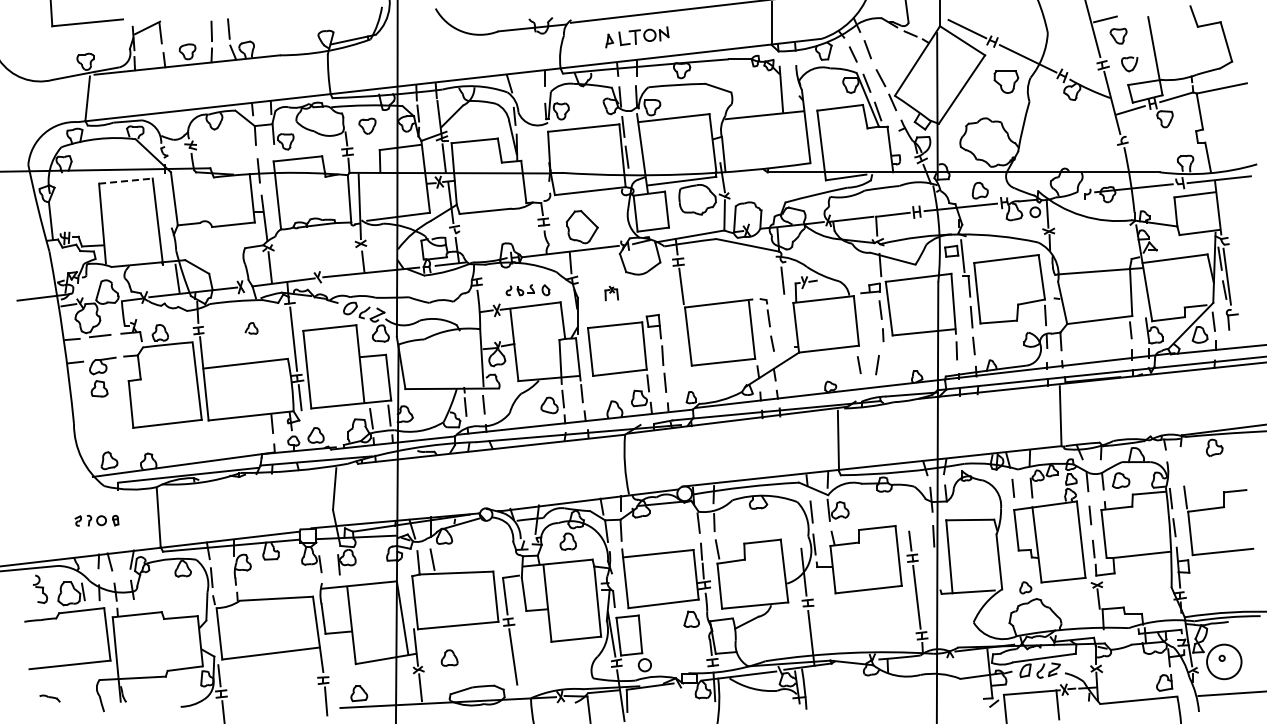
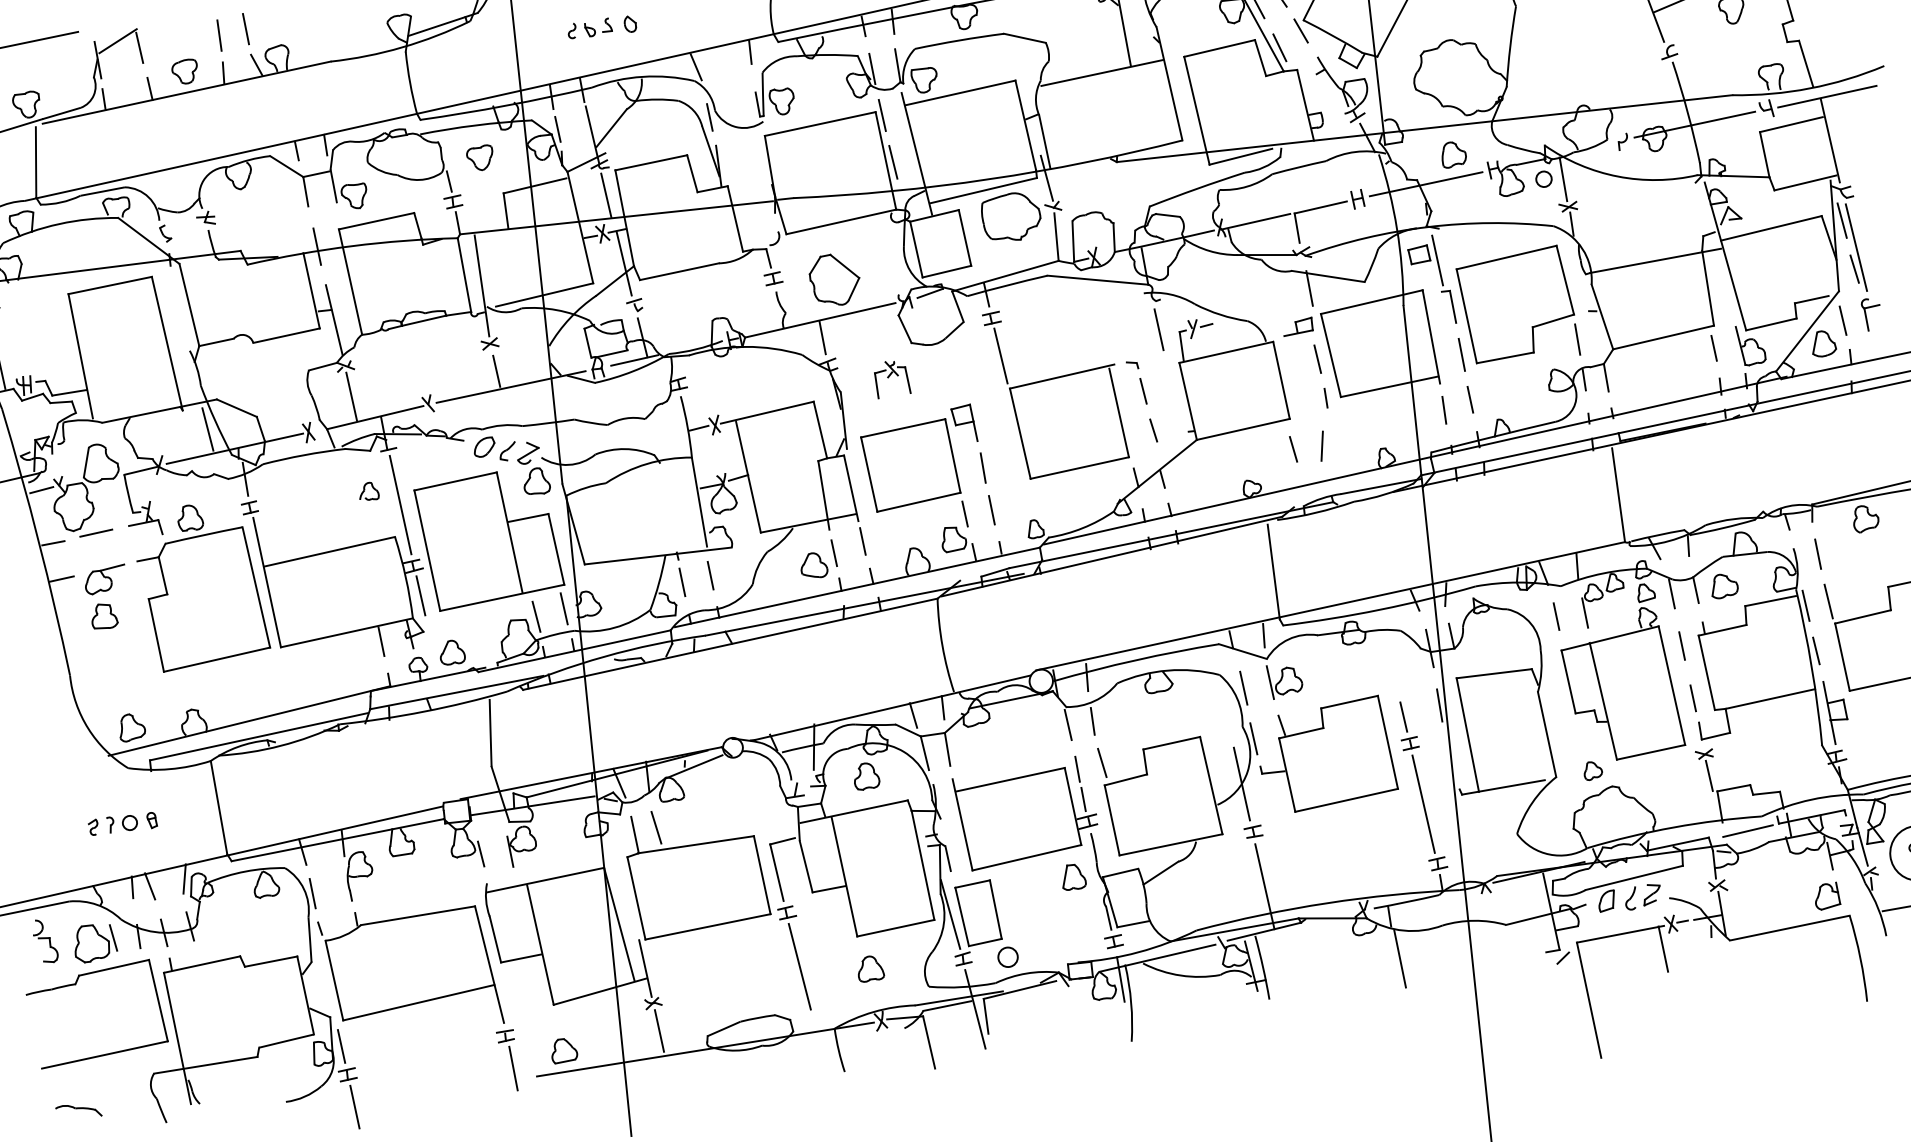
line: (125, 181) -> (109, 286), dashed -> solid
part: (527, 290) -> (601, 27), moved
part: (611, 293) -> (892, 379), size x1.67
part: (251, 328) -> (368, 491), moved
line: (1181, 466) -> (1816, 553), added
line: (1119, 636) -> (1748, 831), added
part: (449, 657) -> (870, 967), moved
line: (891, 692) -> (1400, 958), added
part: (49, 698) -> (78, 1111), size x1.43

